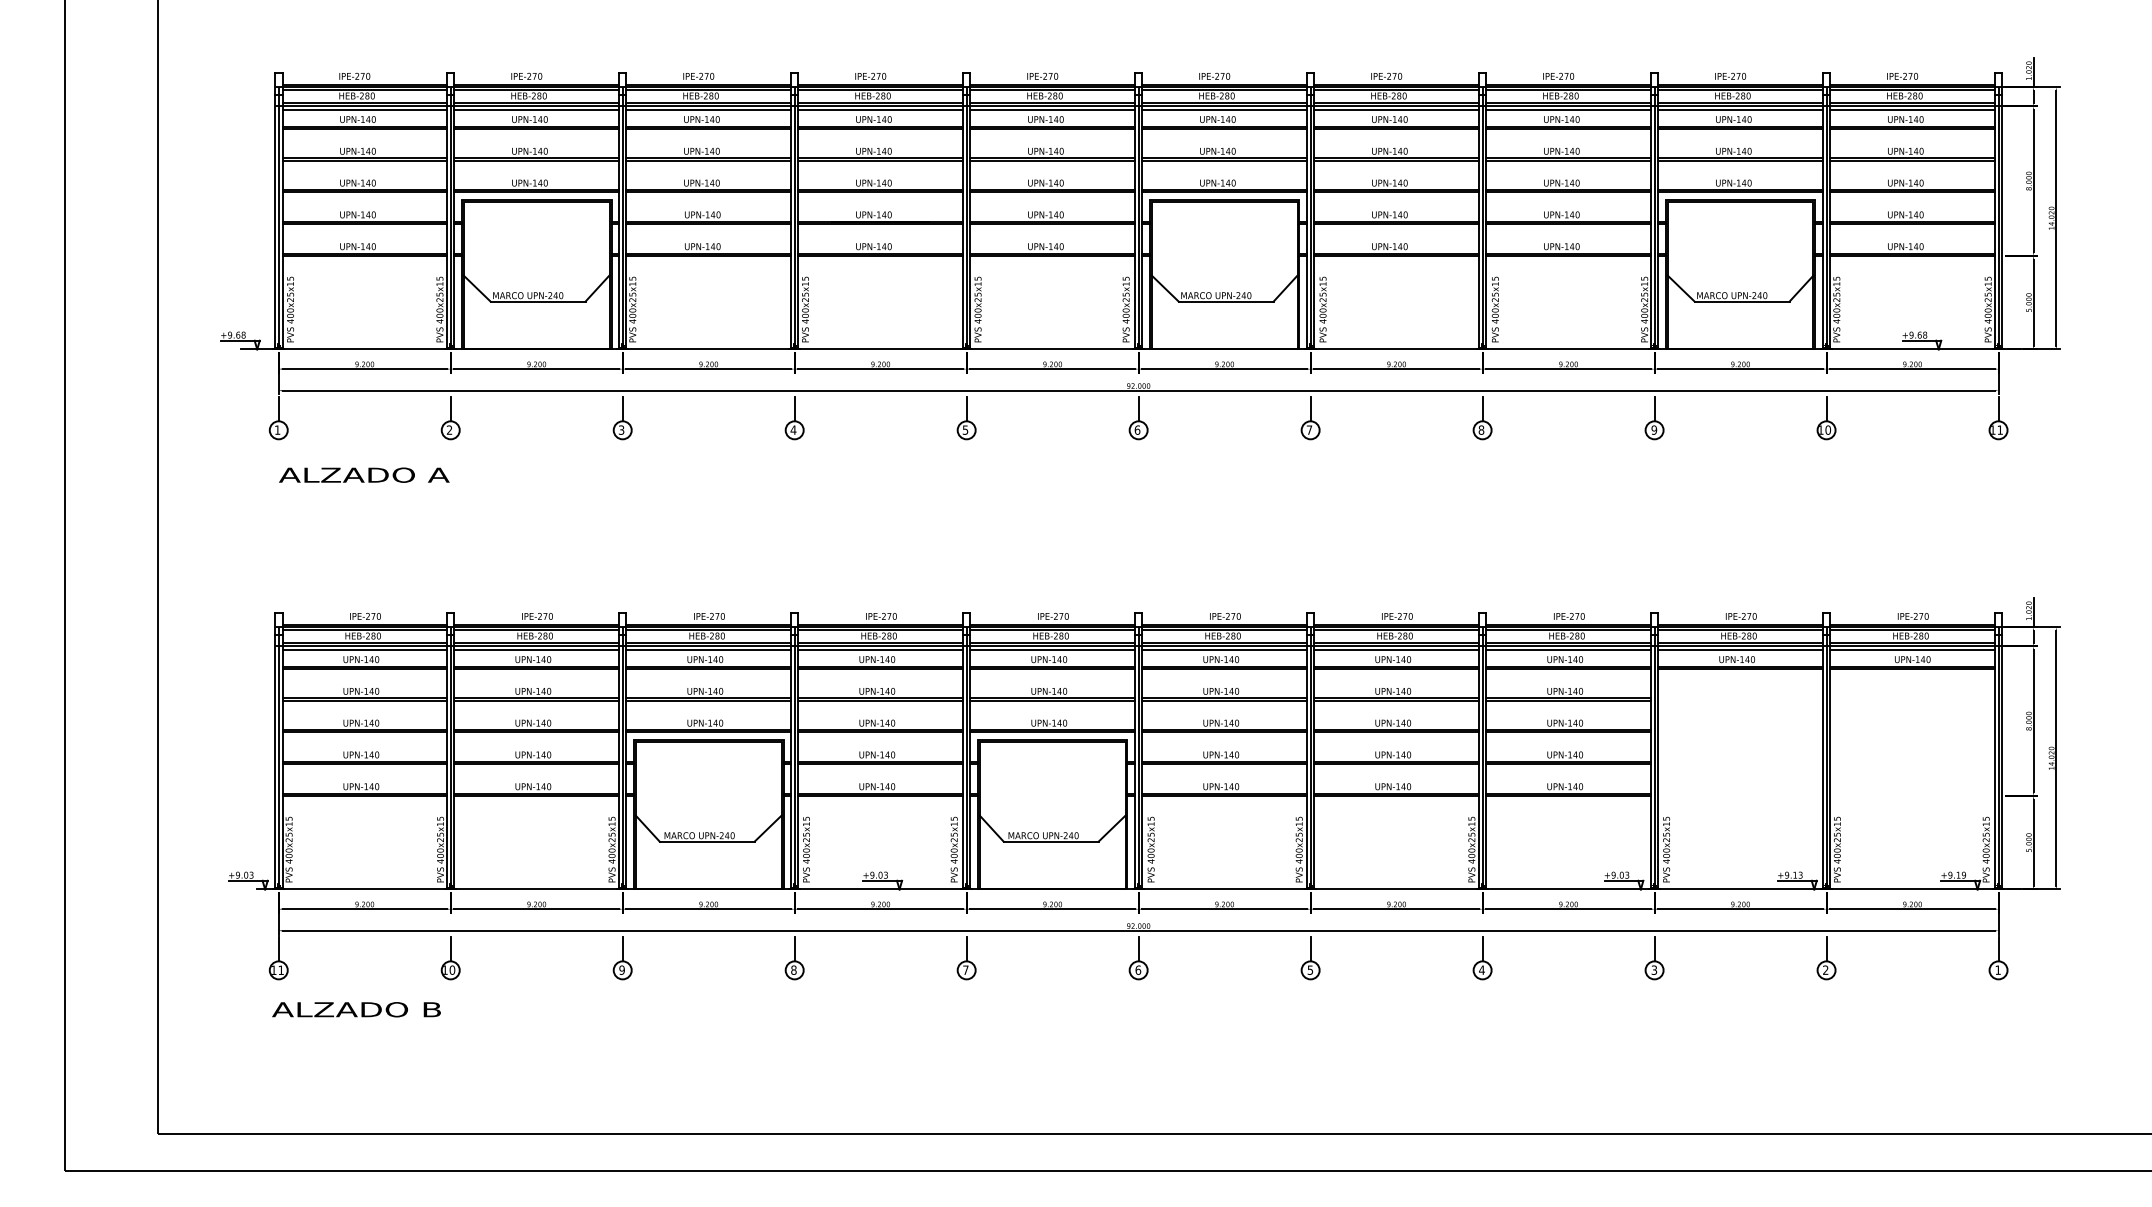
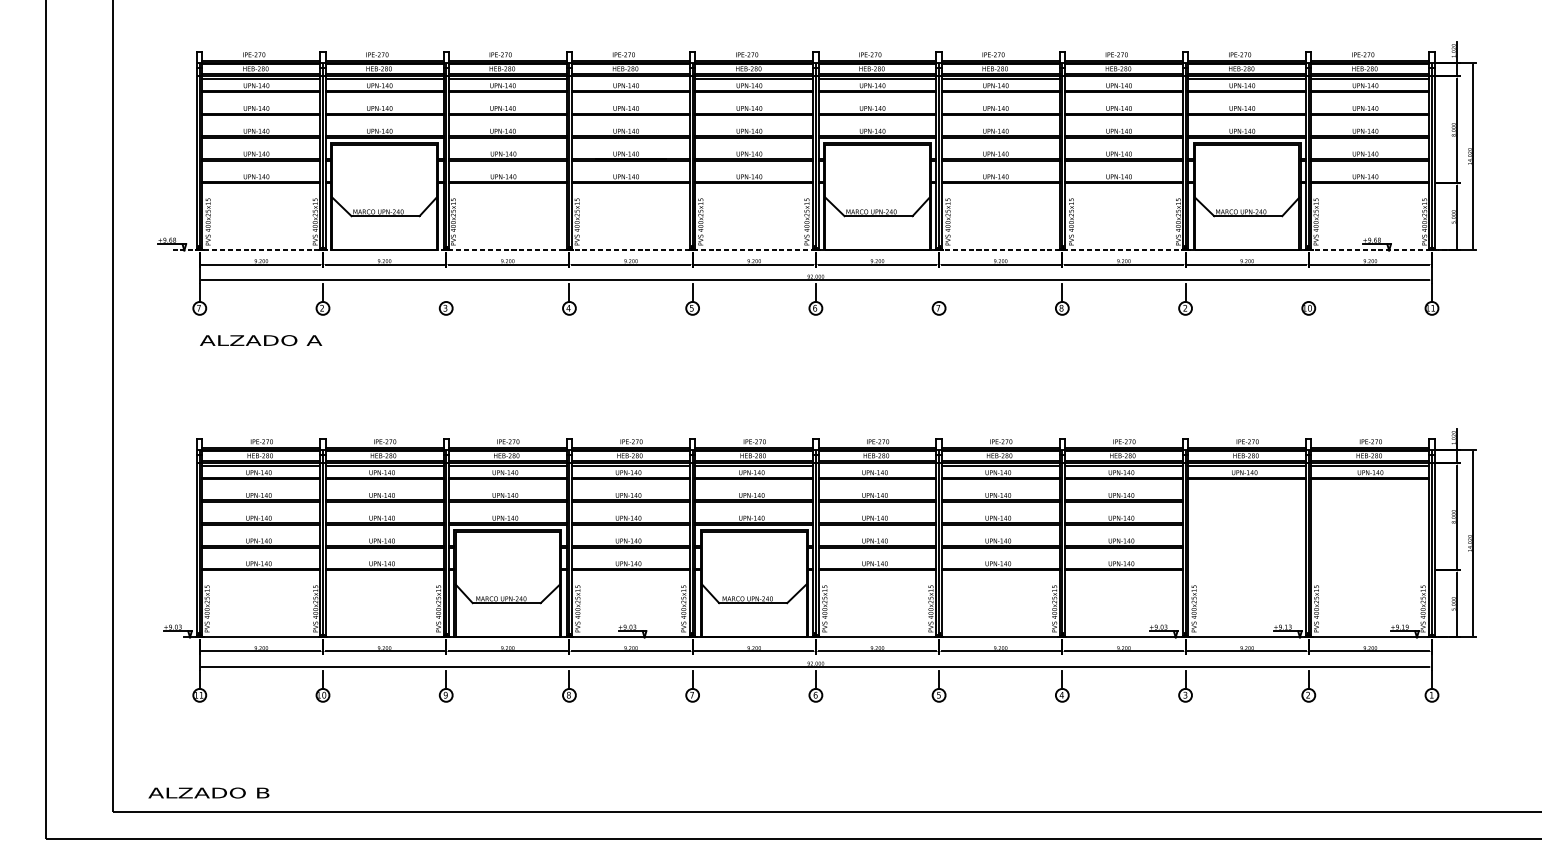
line: (880, 109) -> (630, 78), removed
line: (1568, 109) -> (1123, 78), removed
line: (1130, 349) -> (810, 250), solid -> dashed
line: (622, 408) -> (446, 292), removed
line: (1310, 408) -> (939, 292), removed
line: (1826, 408) -> (1308, 292), removed
text: (277, 429) -> (198, 307), 1 -> 7
text: (1654, 429) -> (1185, 307), 9 -> 2
line: (1224, 649) -> (877, 465), removed
text: (356, 1009) -> (208, 792), moved

